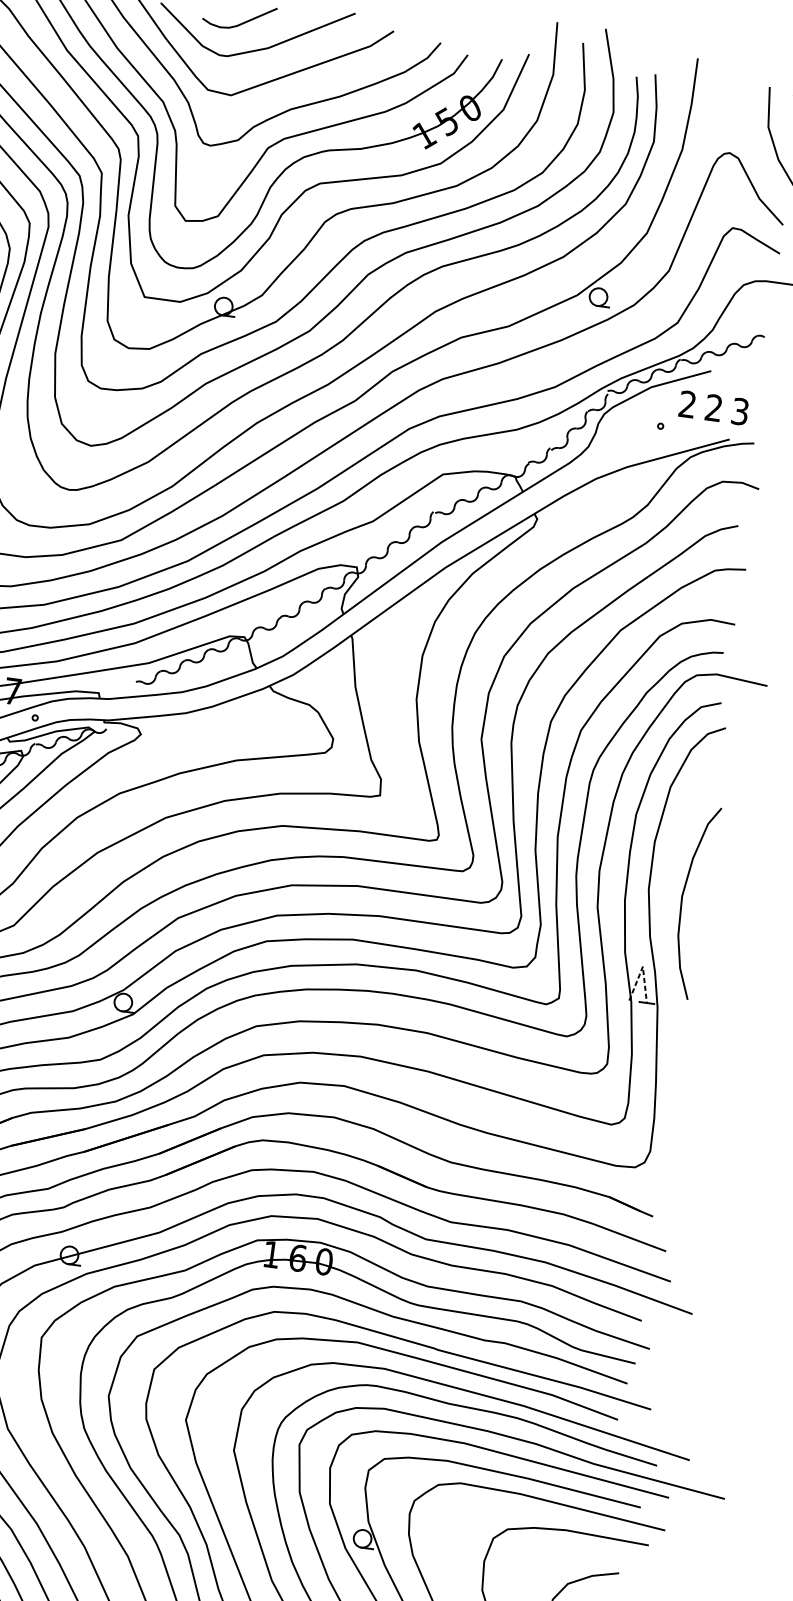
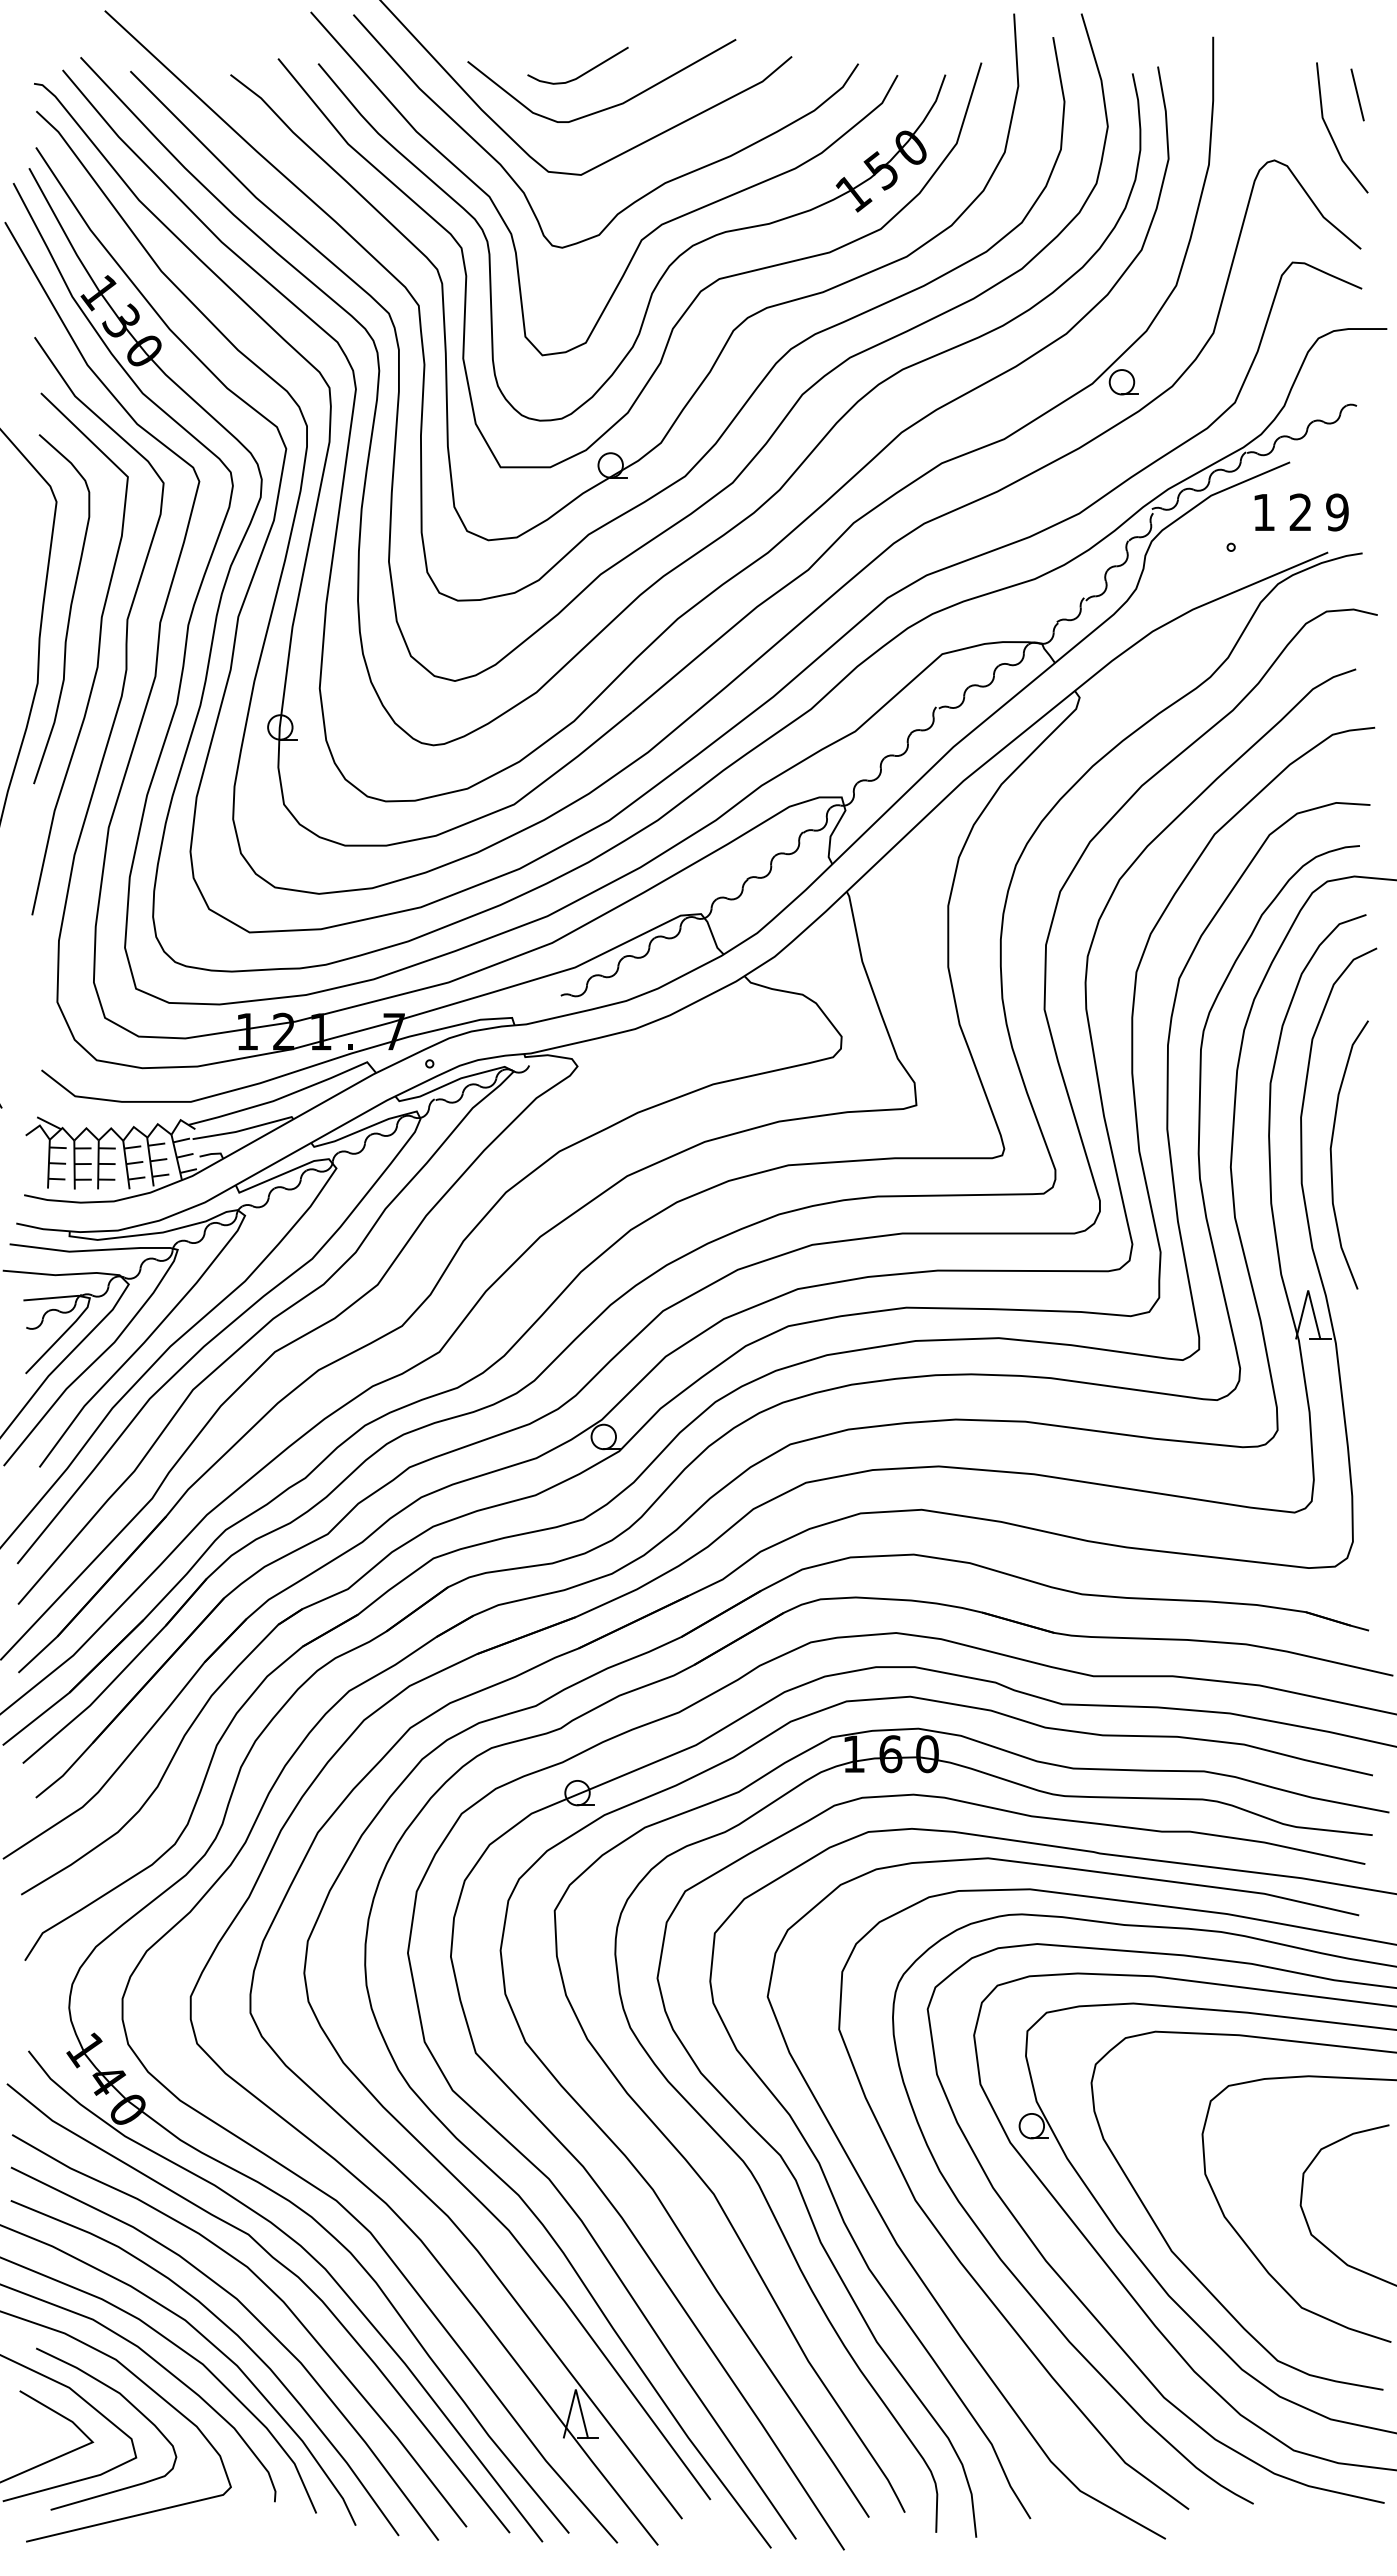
text: (687, 403) -> (1263, 511), 2 -> 1
text: (740, 411) -> (1337, 512), 3 -> 9
curve: (682, 904) -> (1332, 1159), moved
line: (643, 966) -> (1308, 1290), dashed -> solid

